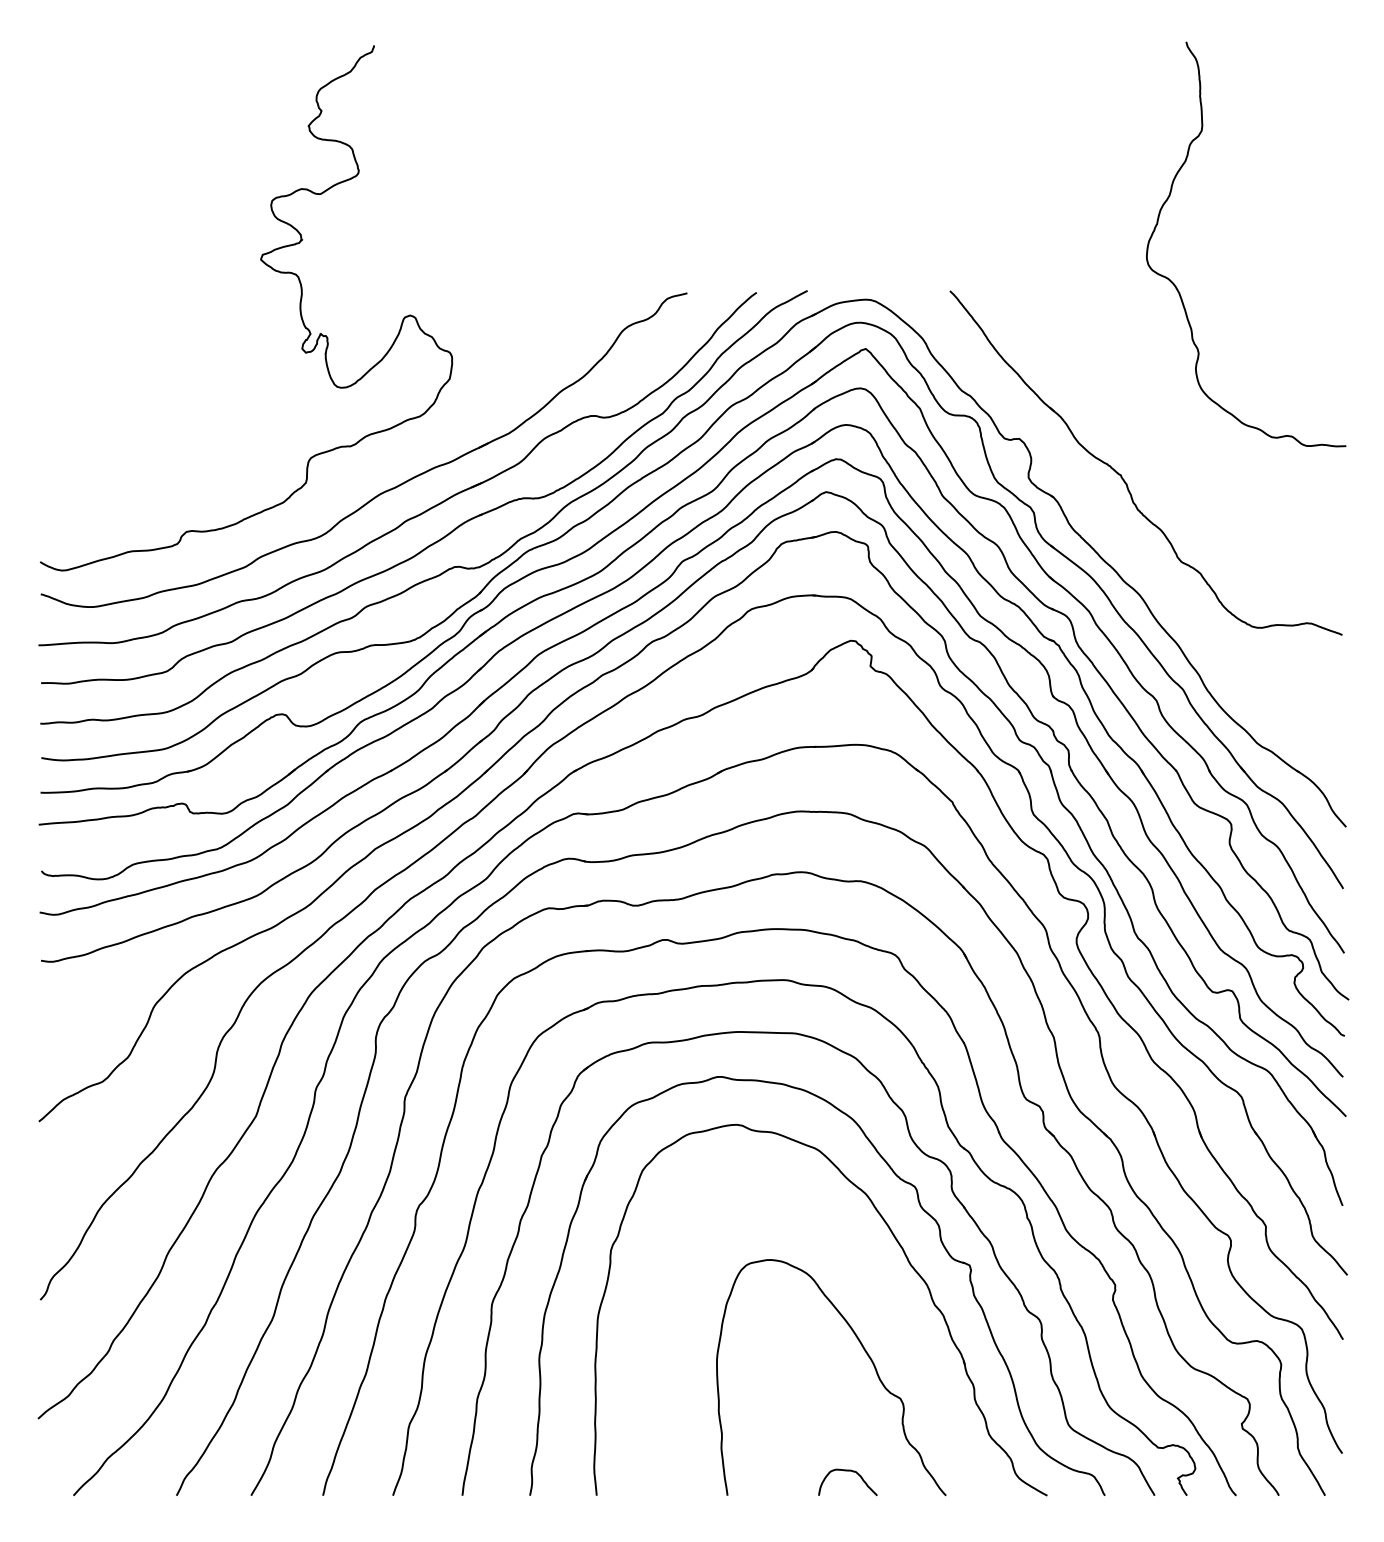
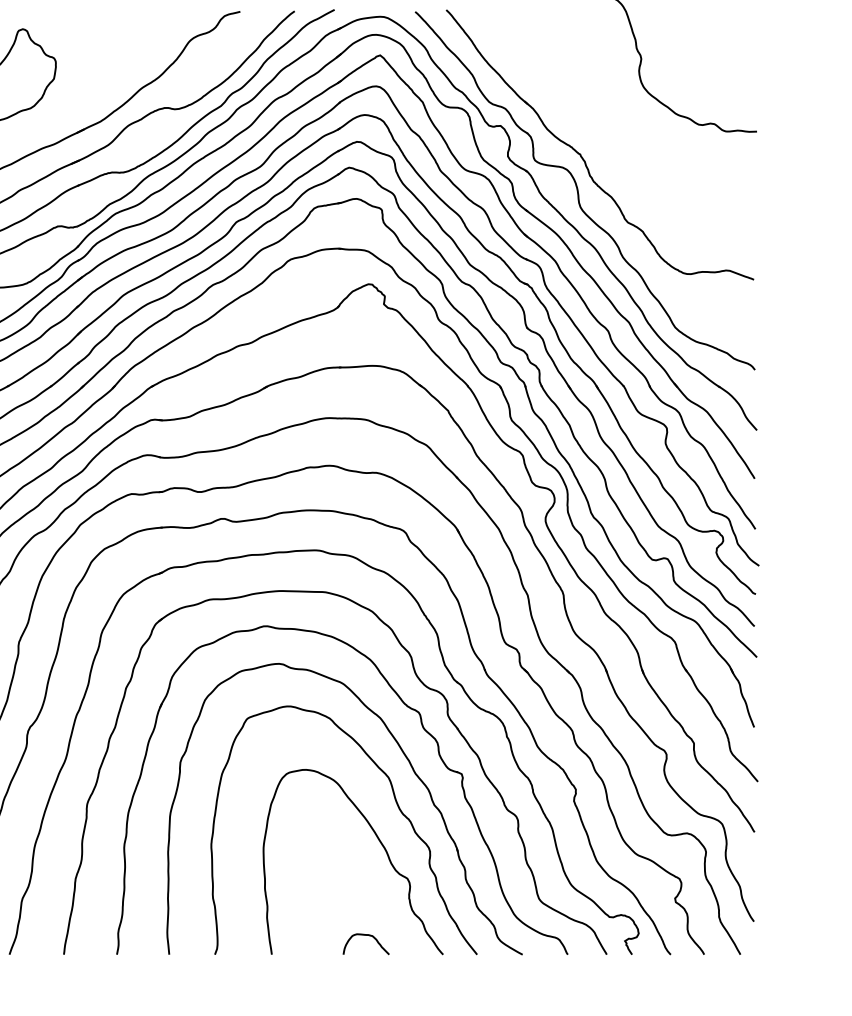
part: (1118, 521) -> (578, 190), added
part: (888, 1308) -> (398, 807), added

